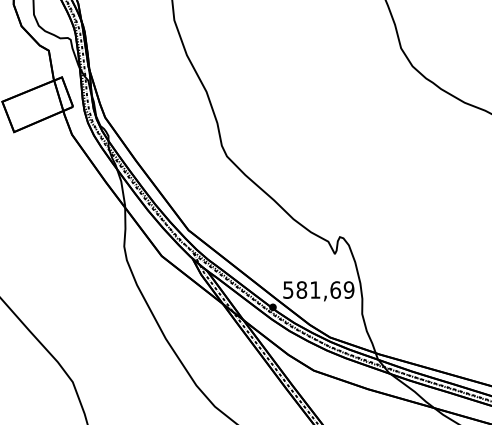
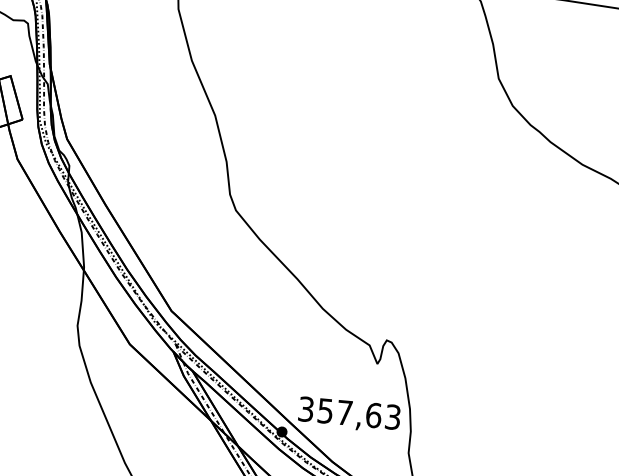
text: (318, 289) -> (349, 412), 581,69 -> 357,63

